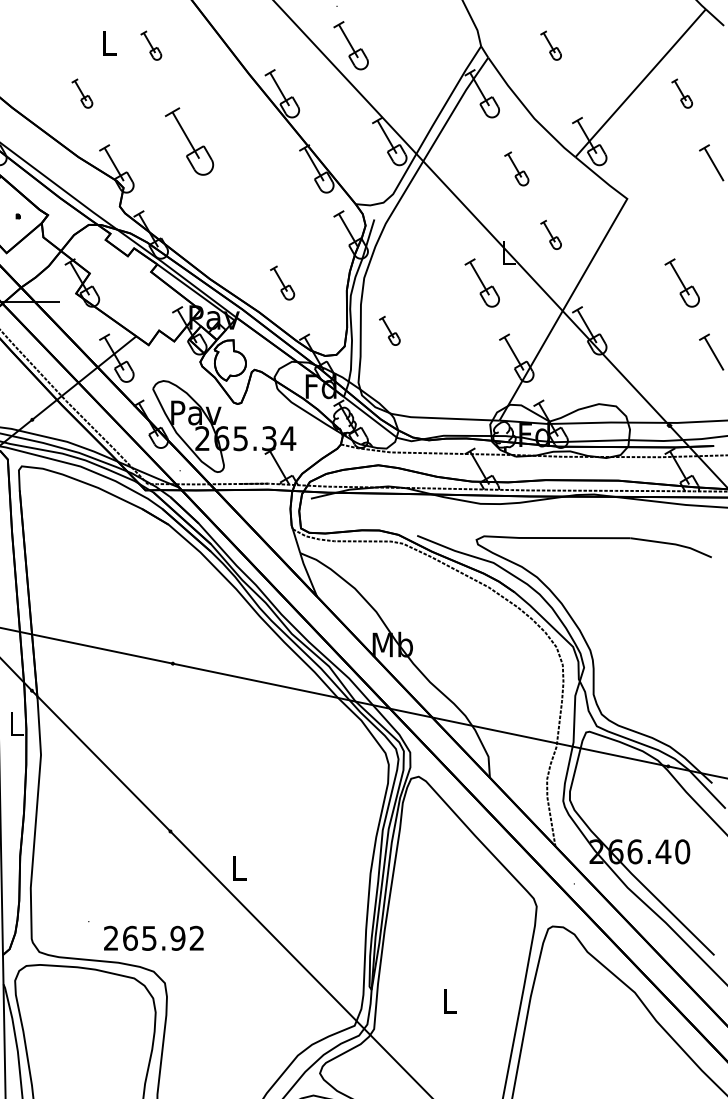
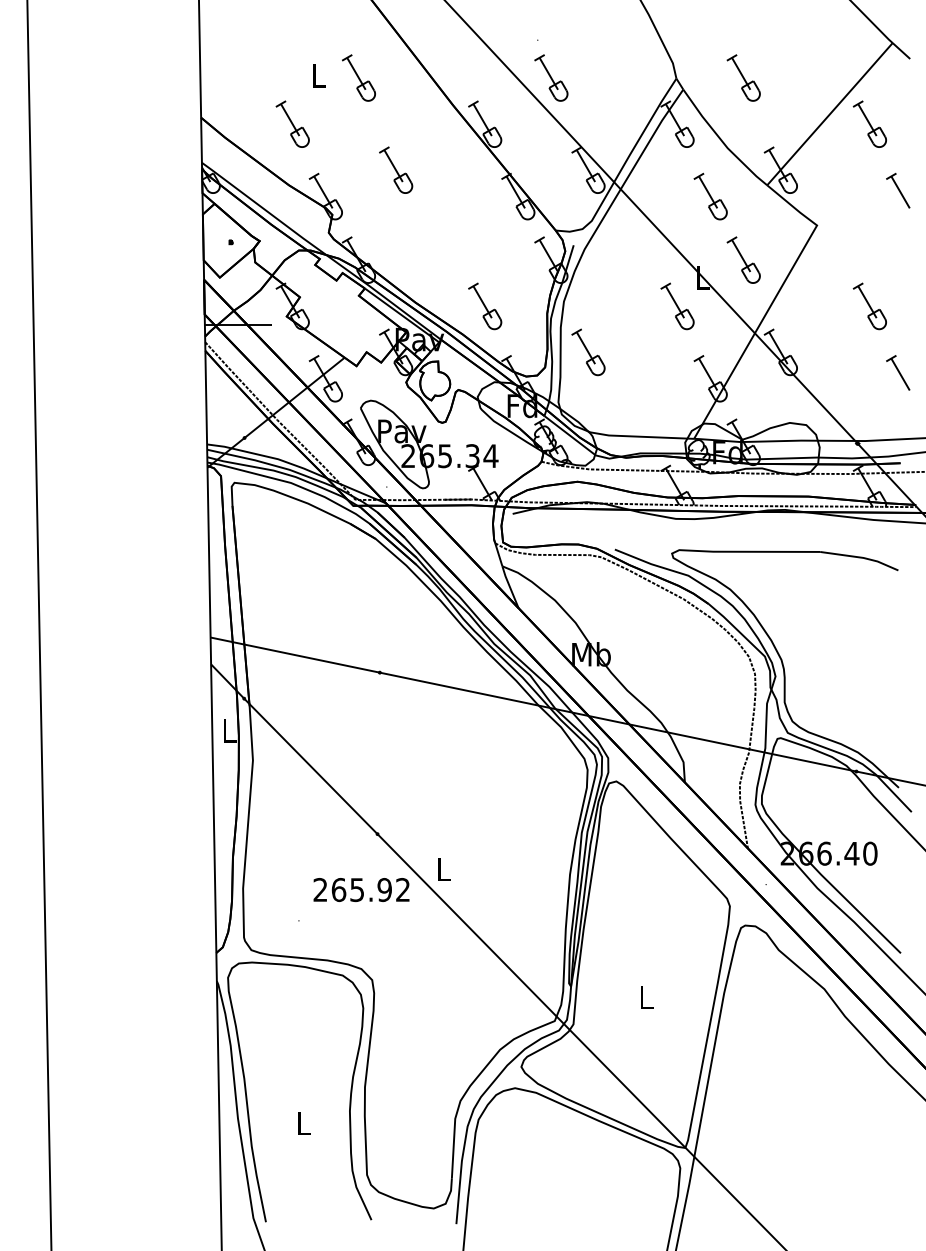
part: (150, 45) -> (358, 77), size x1.67
part: (550, 45) -> (743, 77), size x1.67
part: (82, 92) -> (292, 123), size x1.67
part: (681, 92) -> (869, 123), size x1.67
part: (190, 140) -> (396, 169), size x0.71
part: (516, 168) -> (710, 196), size x1.43
part: (550, 234) -> (743, 259), size x1.67
part: (282, 283) -> (485, 306), size x1.43
part: (389, 330) -> (588, 352), size x1.67
text: (153, 937) -> (361, 889), moved

